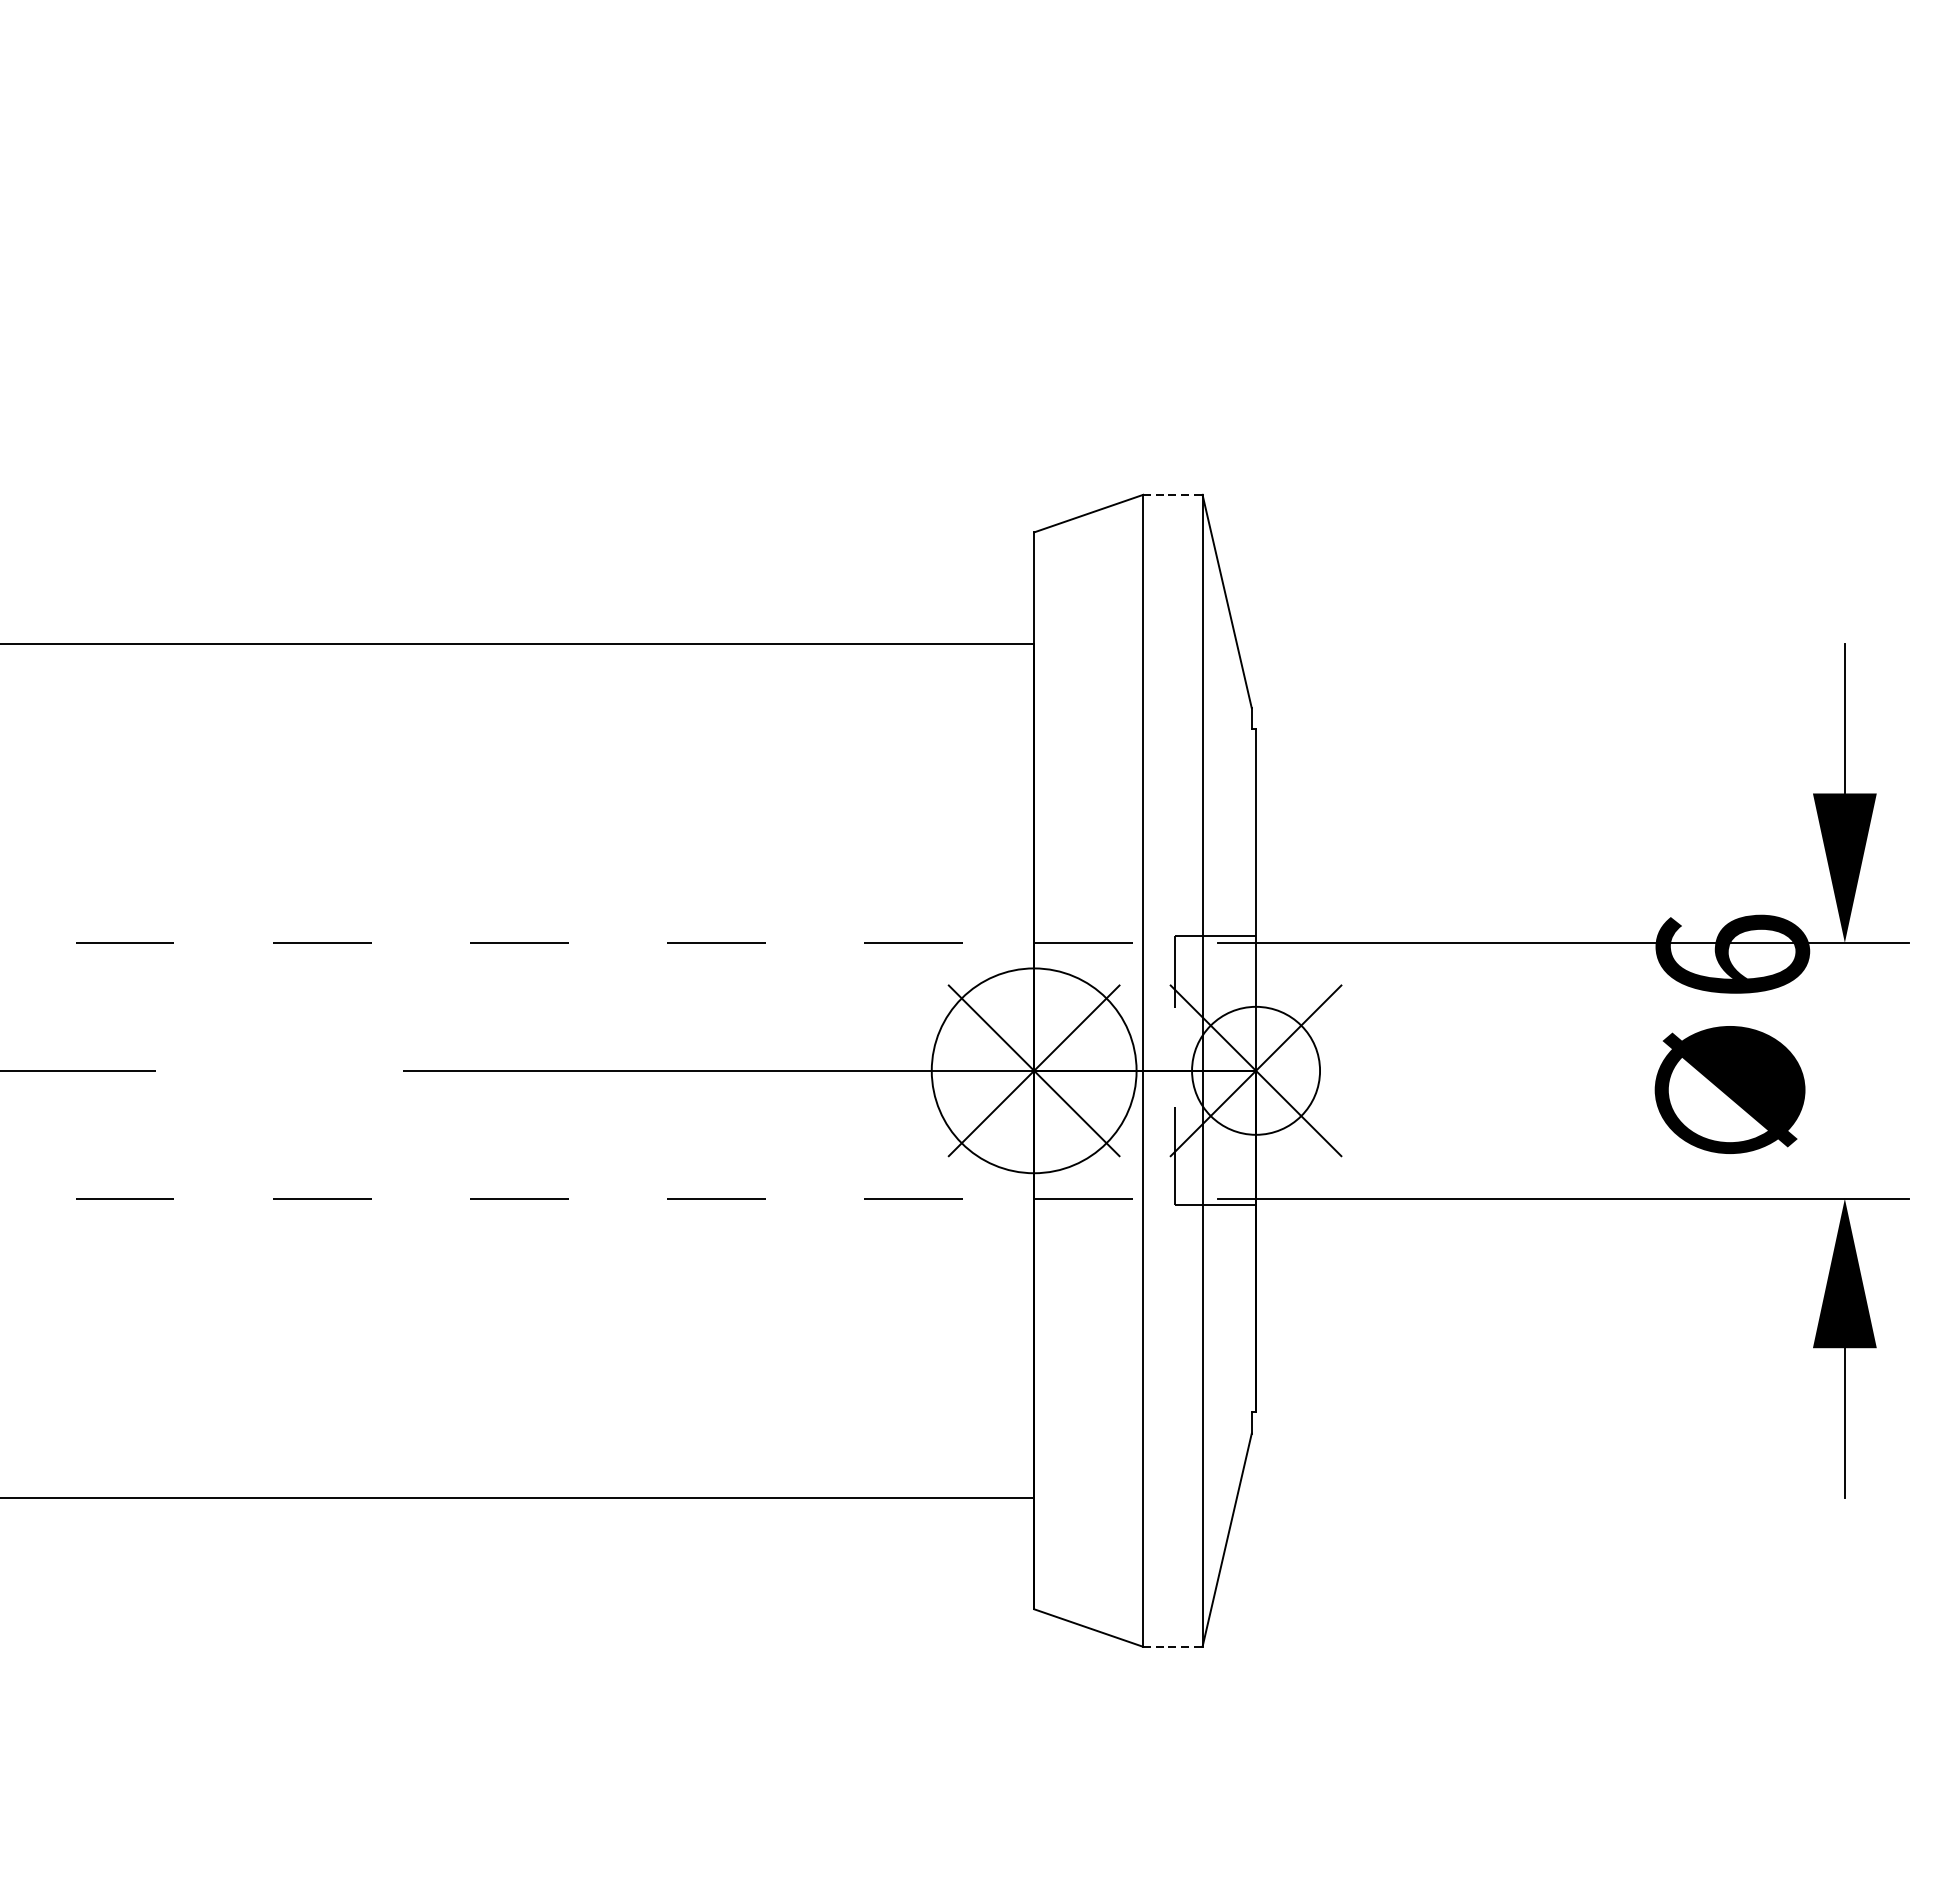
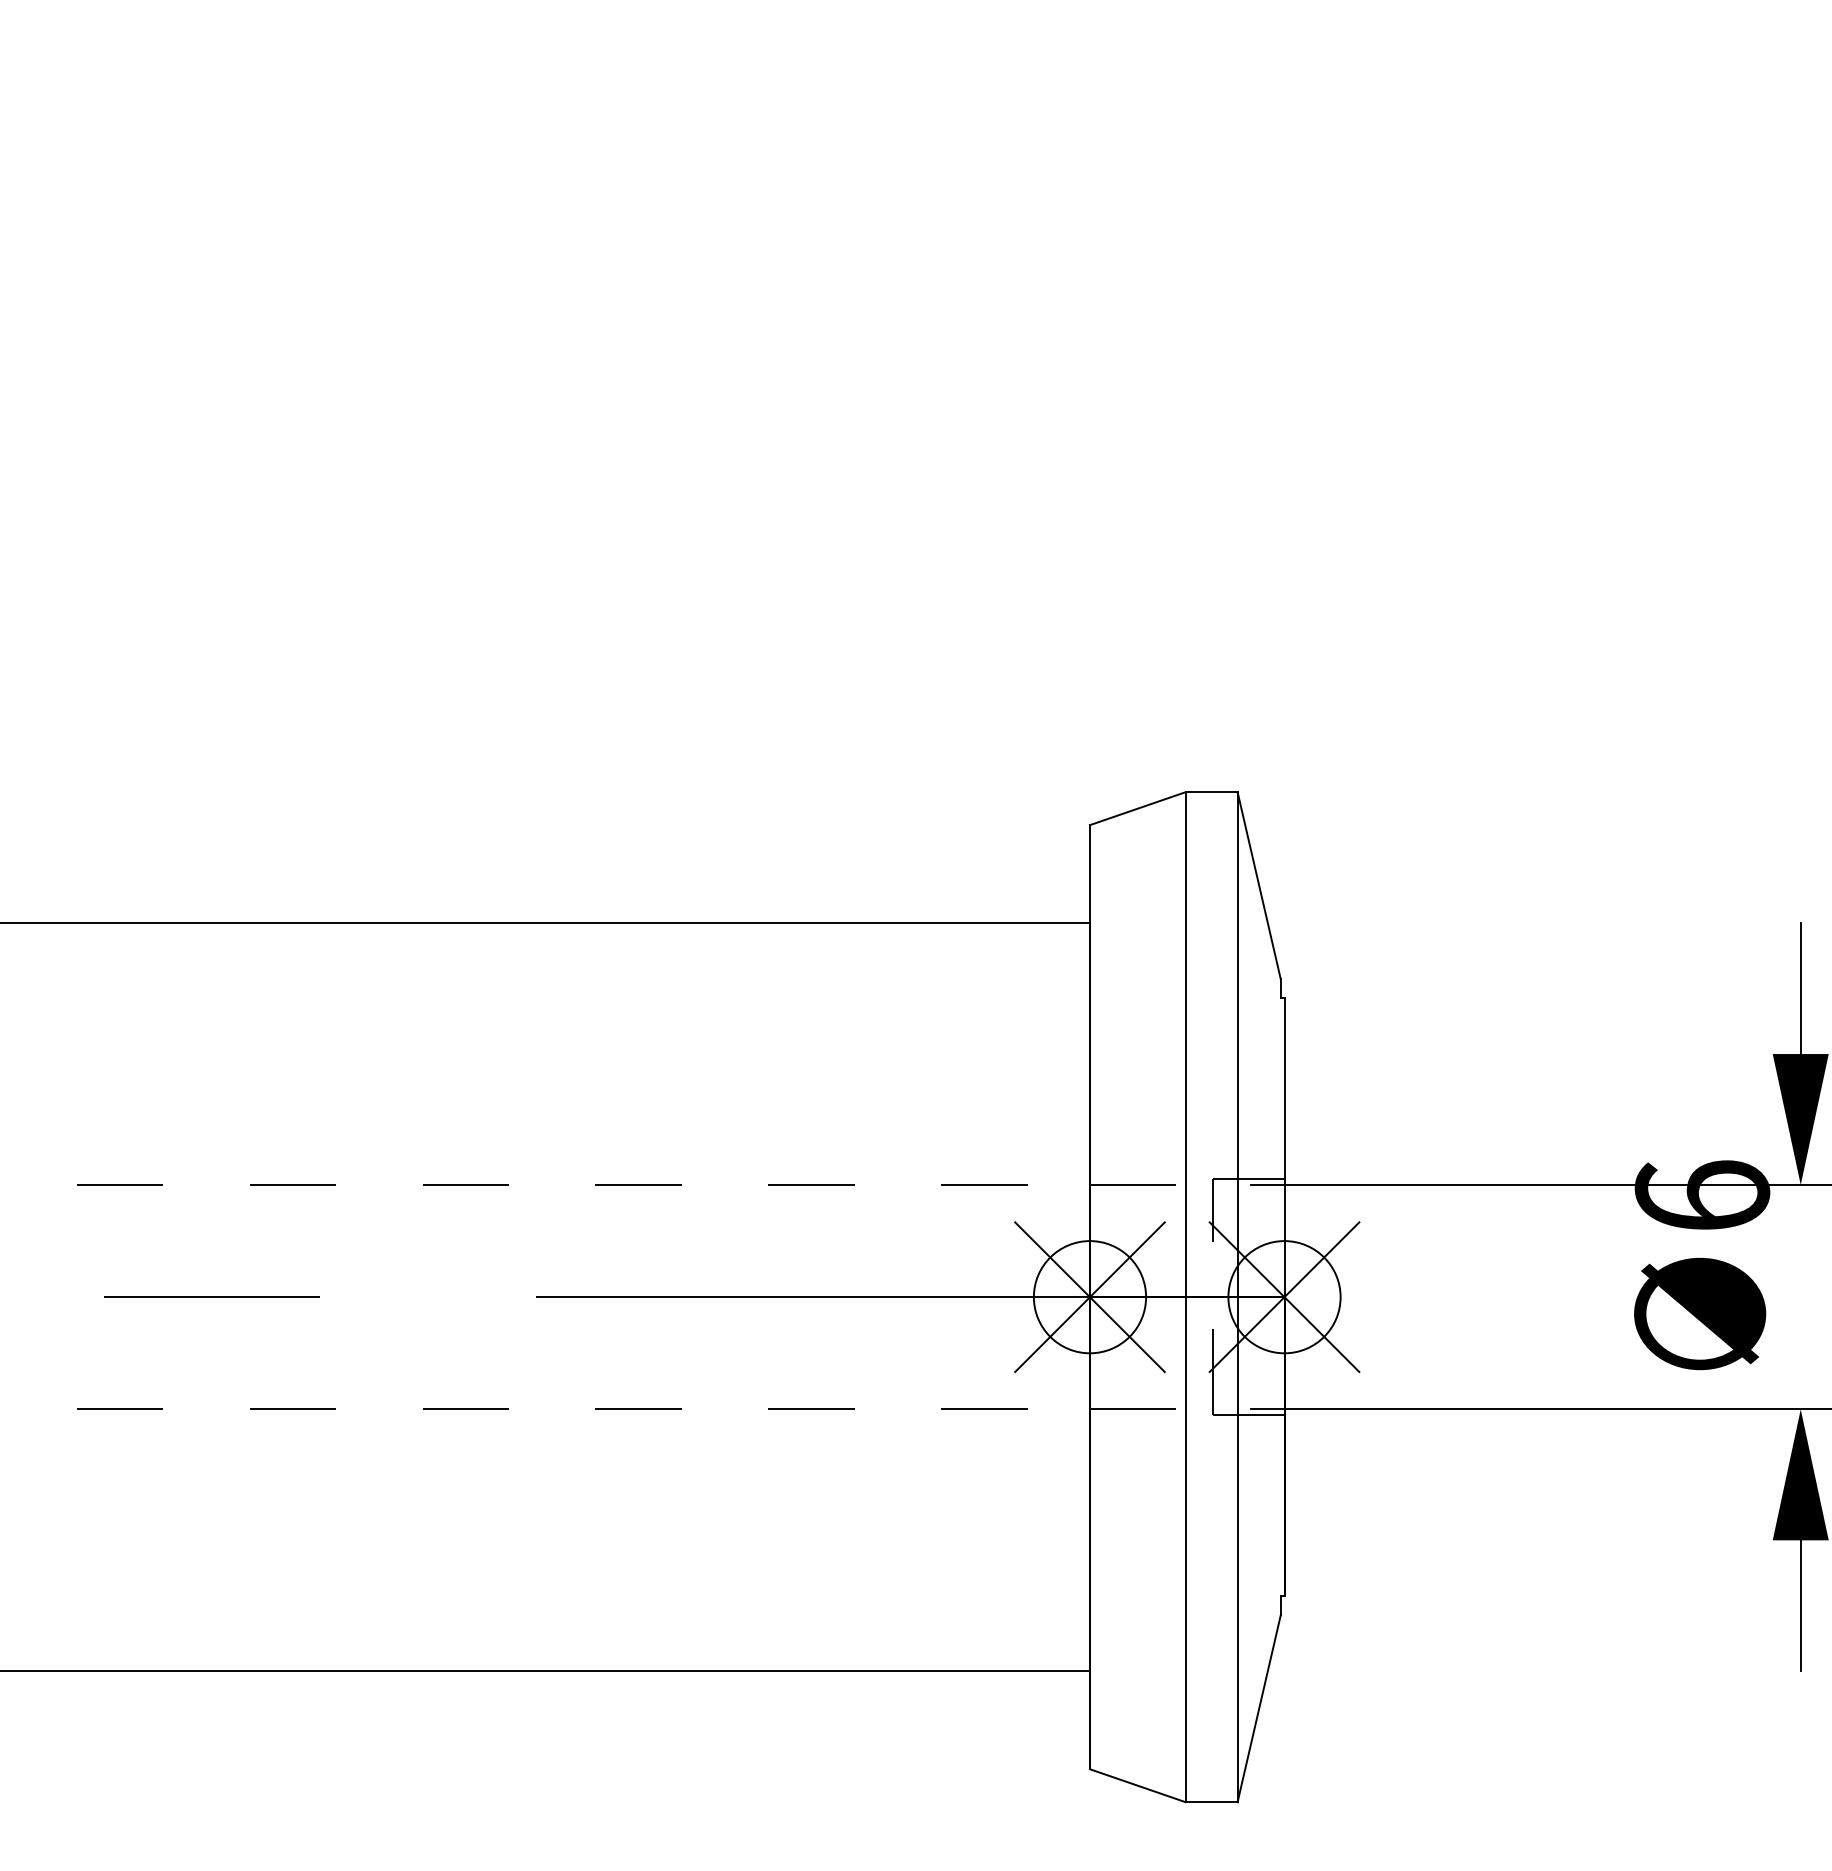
line: (1172, 495) -> (1211, 792), dashed -> solid
circle: (1033, 1071) -> (1089, 1297), size x0.62
line: (1172, 1647) -> (1211, 1802), dashed -> solid

